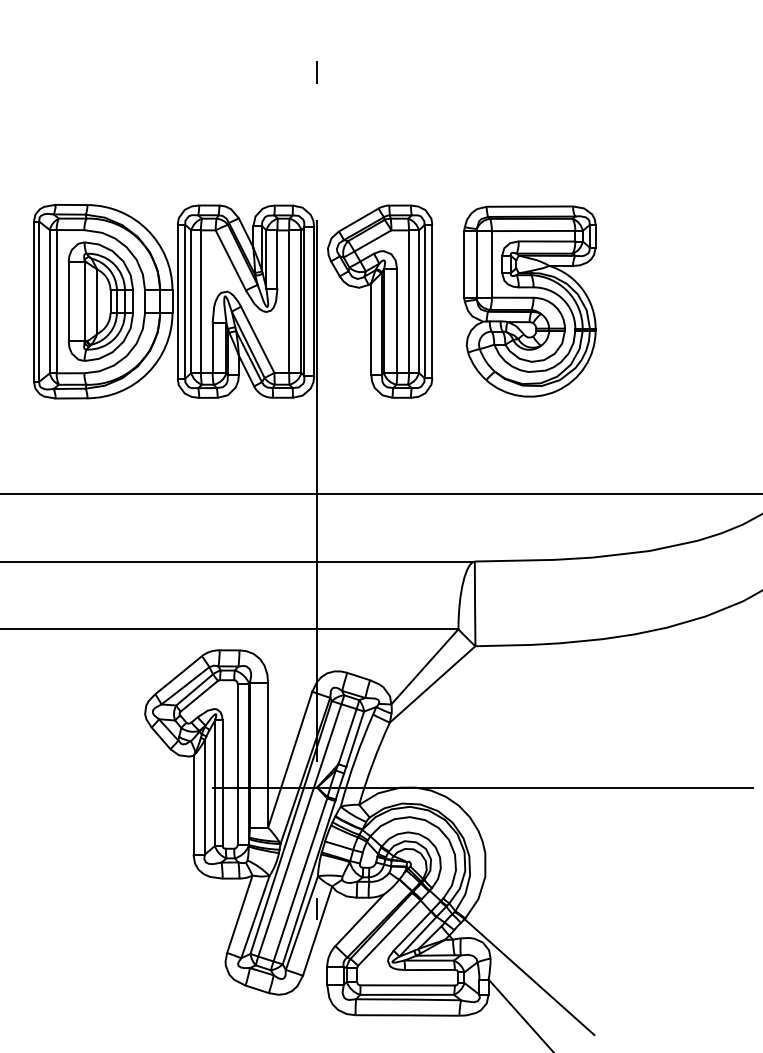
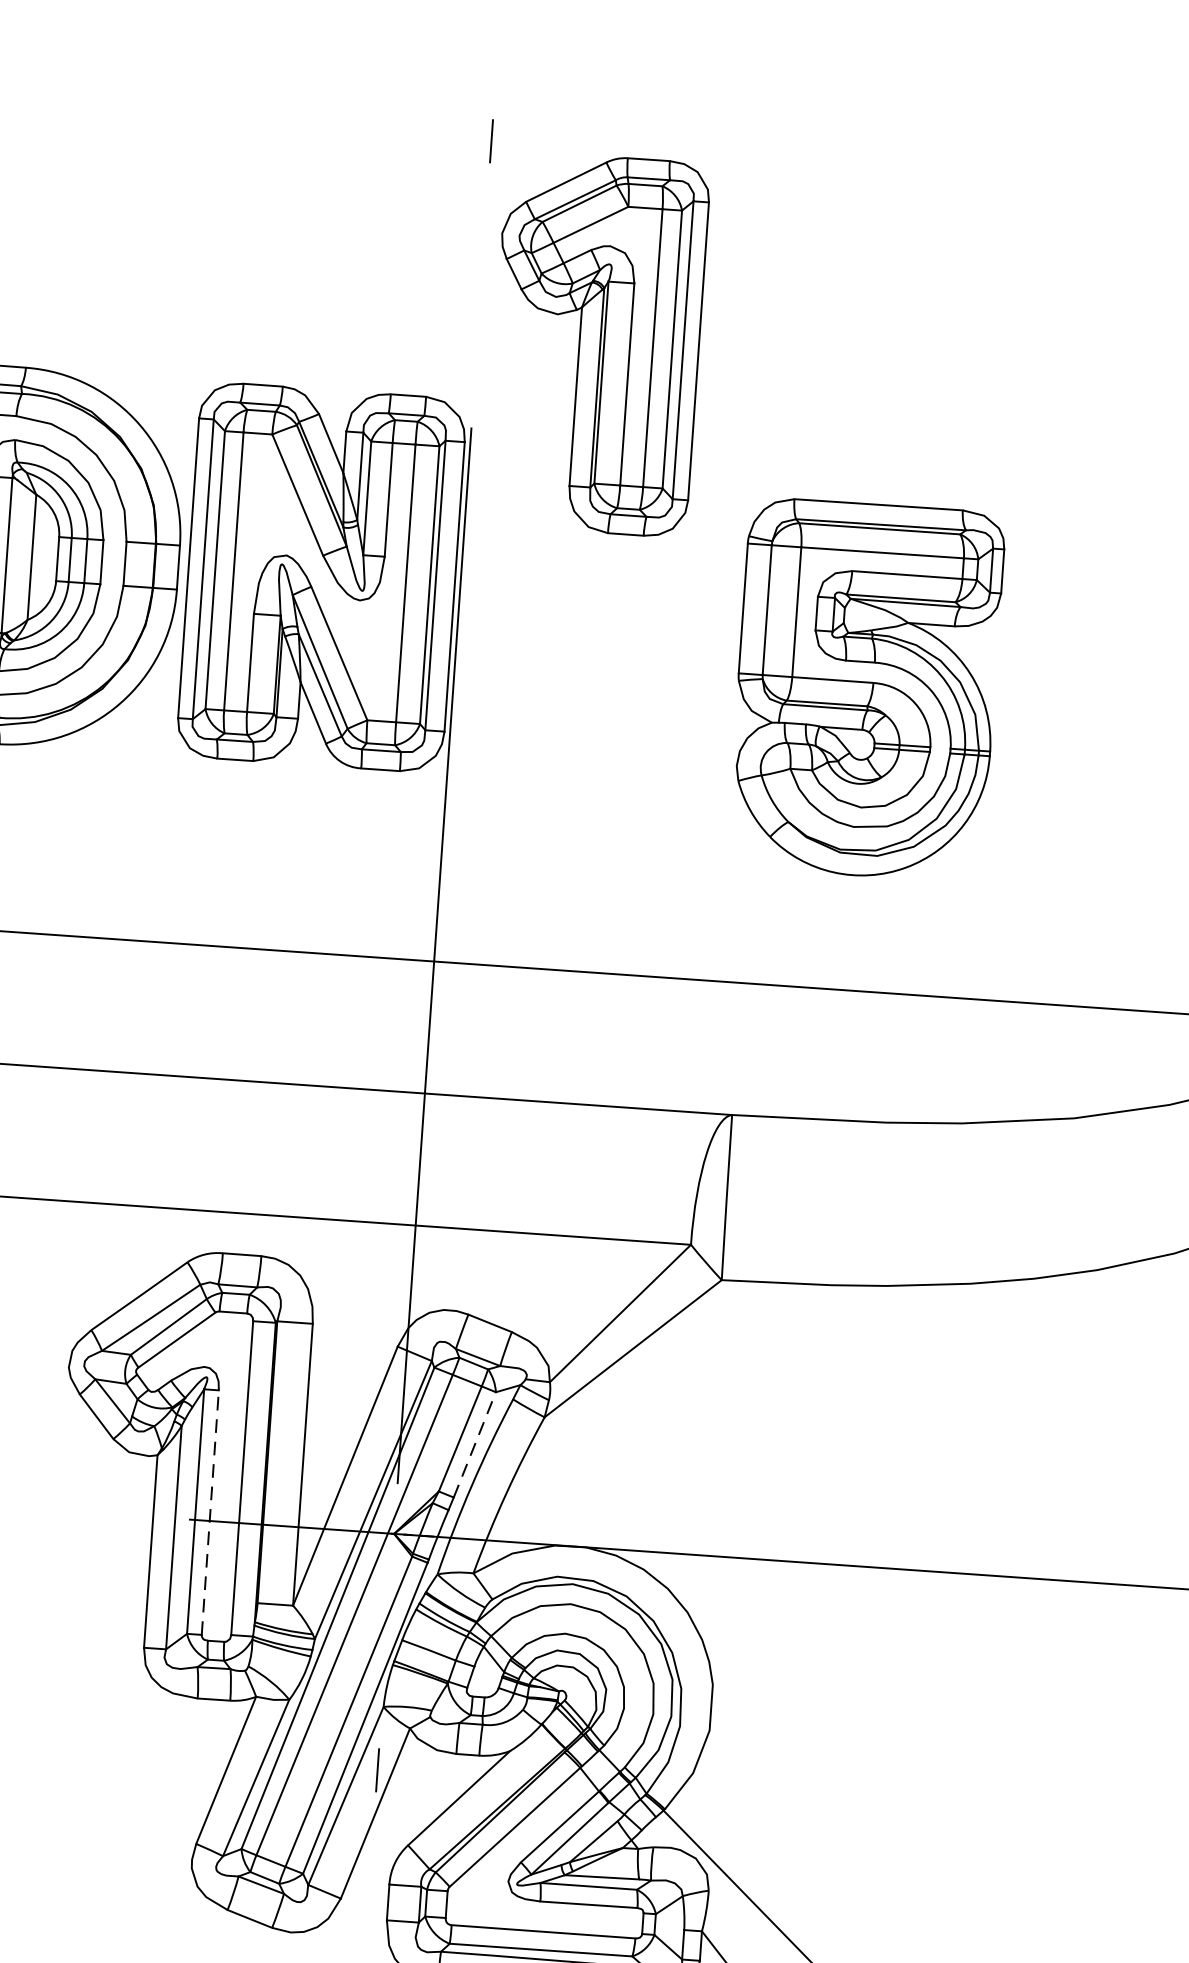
part: (380, 301) -> (597, 343), moved
part: (529, 301) -> (864, 689), moved
line: (355, 738) -> (475, 1443), solid -> dashed
line: (222, 783) -> (210, 1513), solid -> dashed

